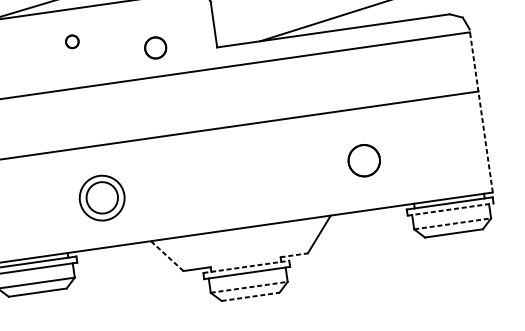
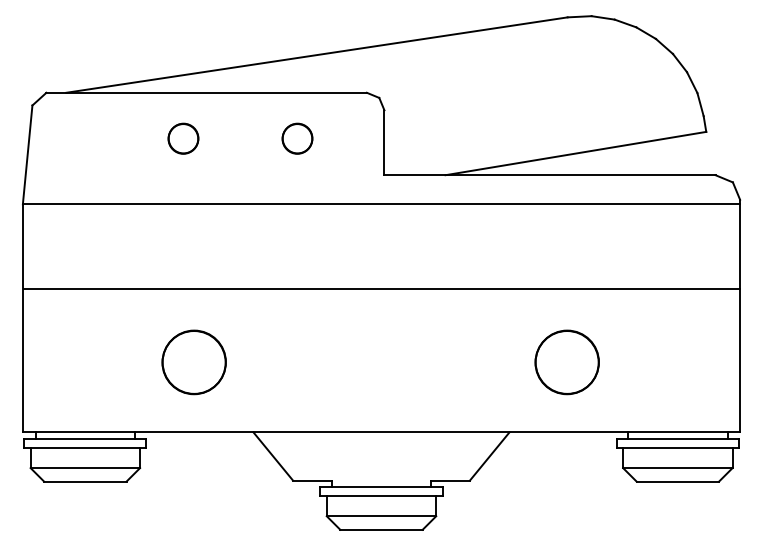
part: (72, 41) -> (183, 138), size x1.67
part: (155, 47) -> (297, 138), moved
line: (481, 110) -> (740, 315), dashed -> solid
part: (363, 160) -> (566, 362), size x1.43
circle: (101, 197) -> (193, 361), size x1.43
line: (451, 209) -> (678, 447), dashed -> solid
line: (452, 224) -> (677, 468), dashed -> solid
line: (294, 255) -> (451, 480), dashed -> solid
line: (166, 256) -> (272, 456), dashed -> solid
line: (246, 267) -> (381, 487), dashed -> solid
line: (249, 287) -> (381, 516), dashed -> solid
line: (250, 296) -> (381, 529), dashed -> solid

